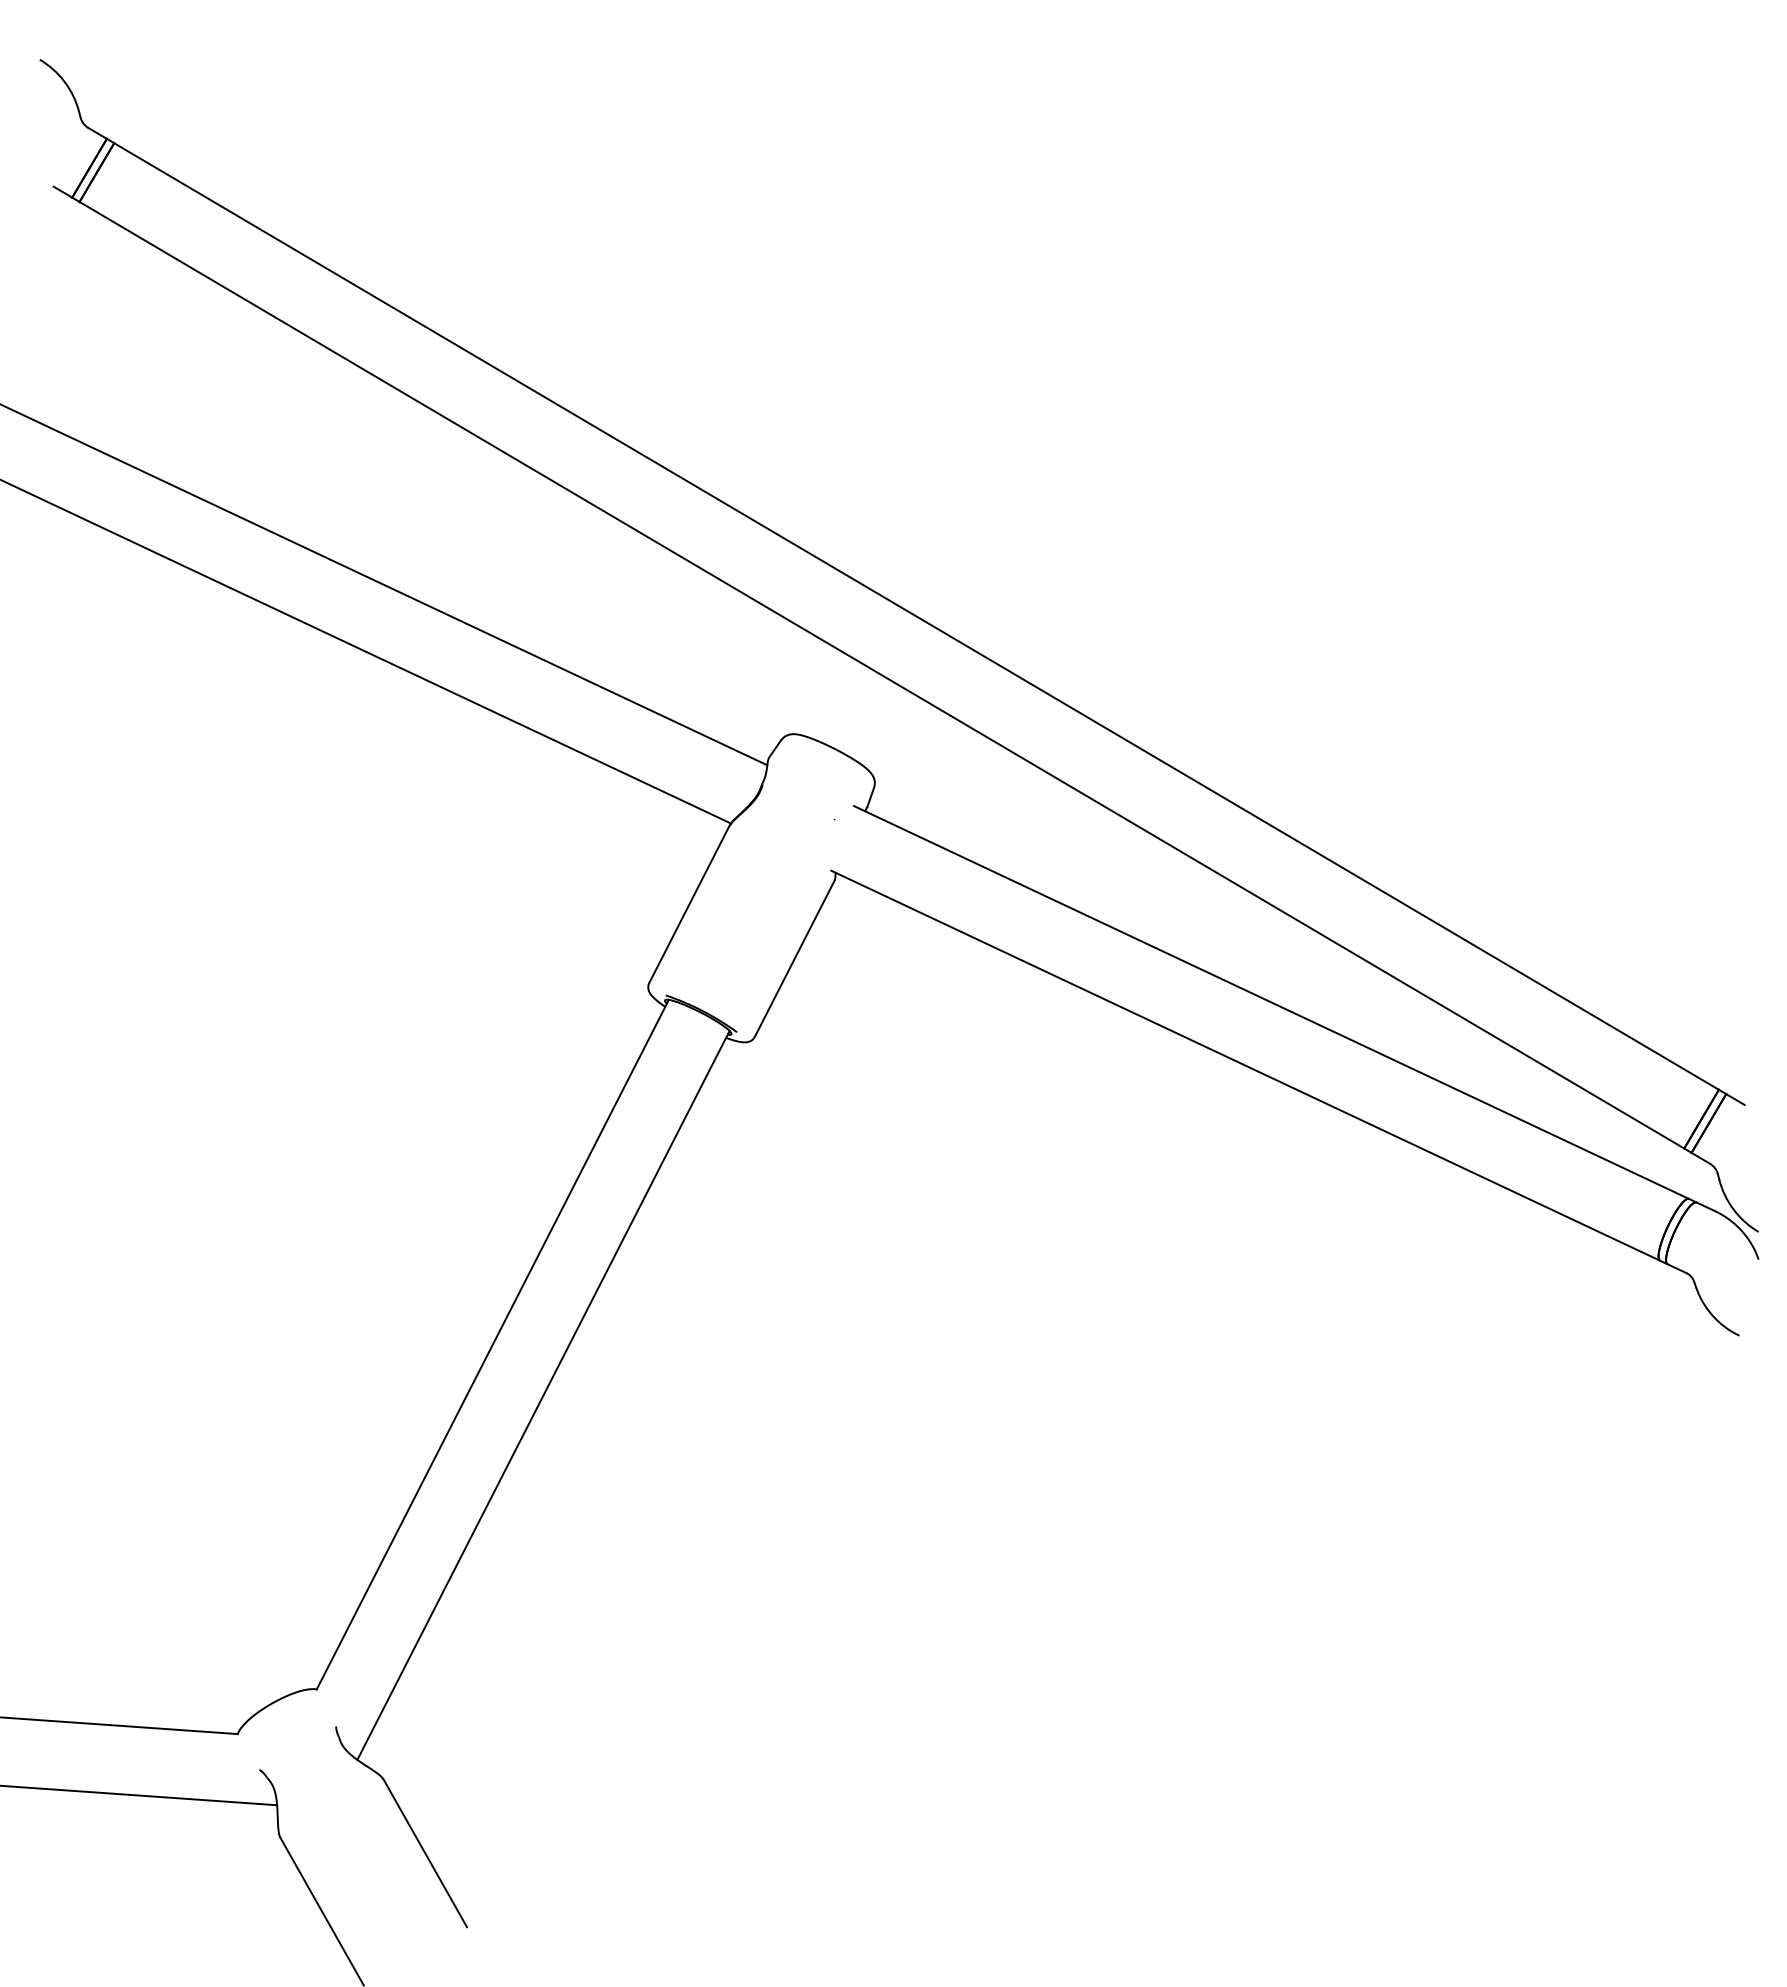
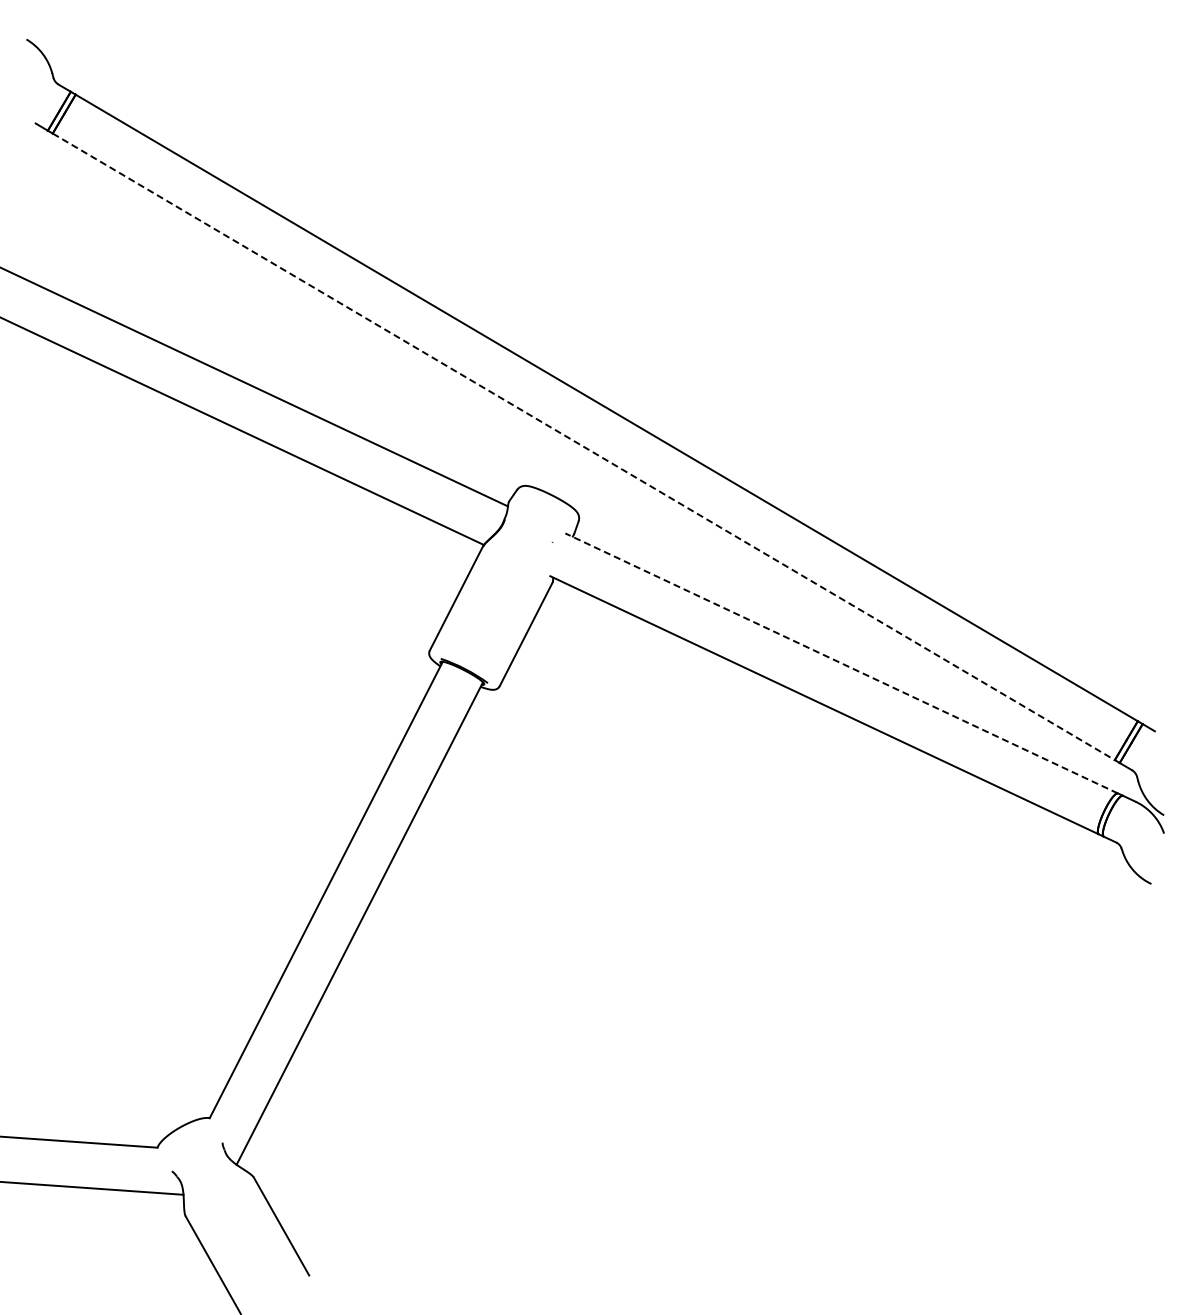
line: (881, 674) -> (583, 446), solid -> dashed
line: (1271, 1002) -> (841, 663), solid -> dashed

